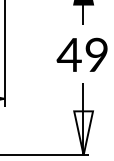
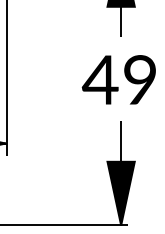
fill: (83, 133) -> (120, 193), added

